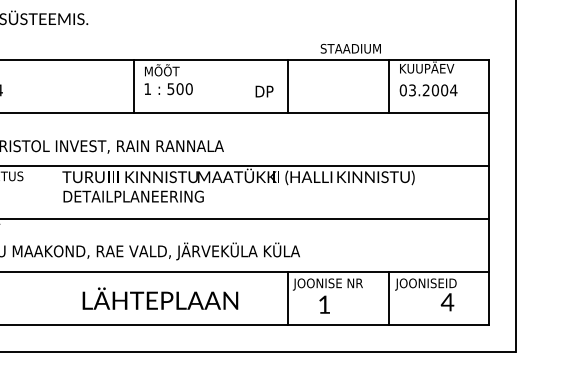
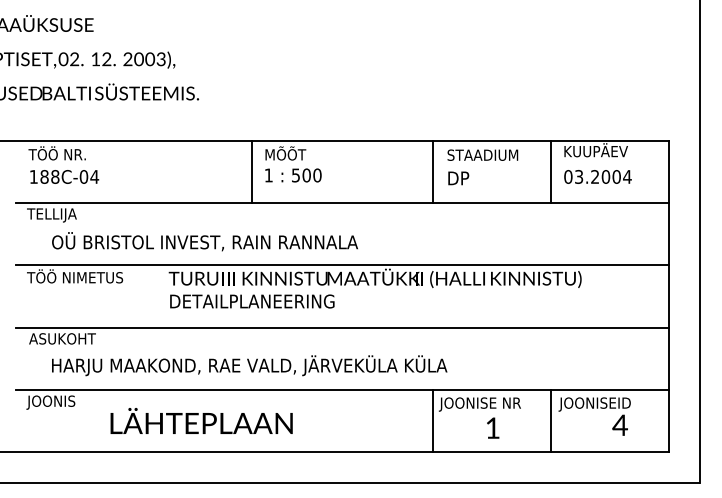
text: (350, 48) -> (482, 154), moved
text: (264, 91) -> (458, 178), moved
text: (160, 298) -> (201, 420), moved
text: (324, 304) -> (493, 427), moved

